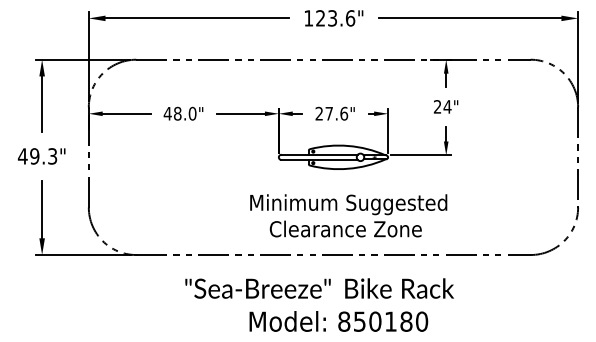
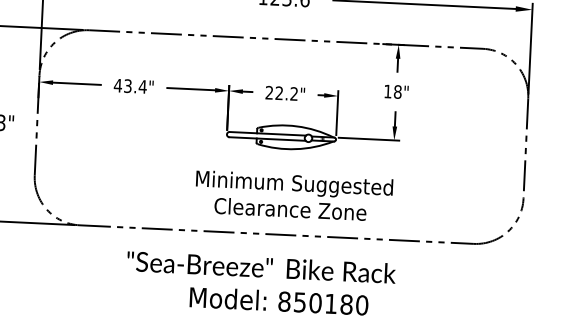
text: (442, 106) -> (392, 91), 24" -> 18"
text: (185, 113) -> (135, 86), 48.0" -> 43.4"
text: (336, 113) -> (286, 93), 27.6" -> 22.2"

